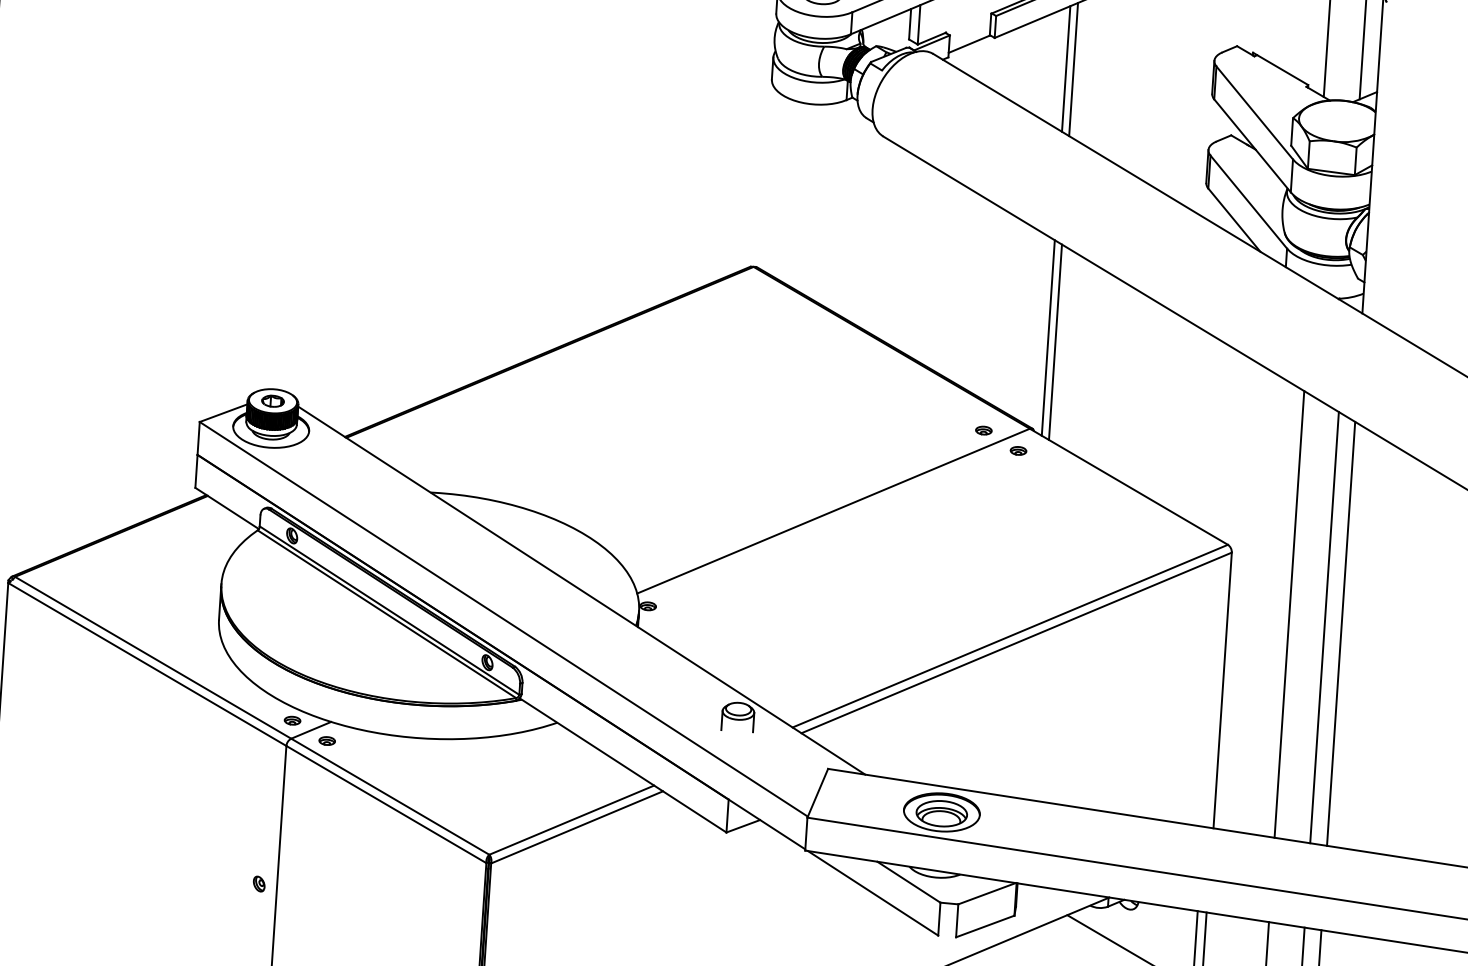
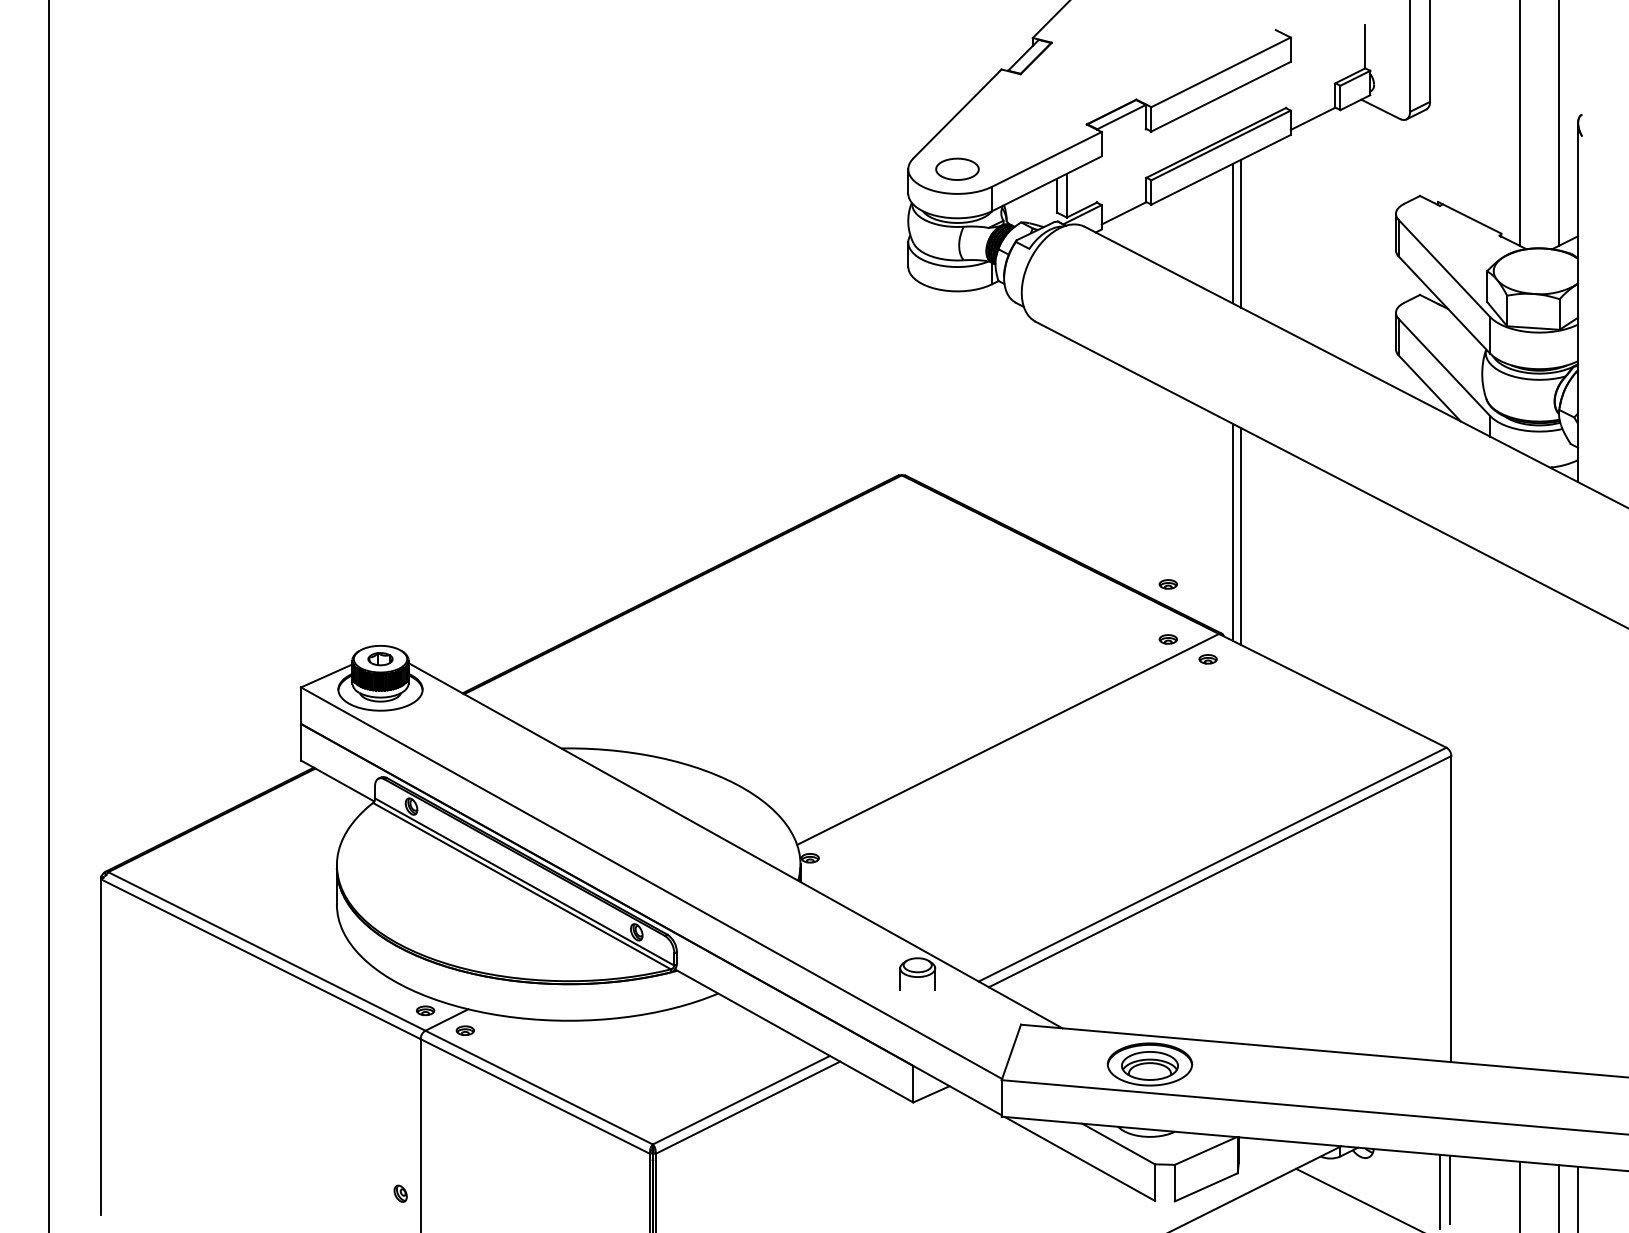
part: (986, 381) -> (1167, 584), added
line: (1289, 614) -> (1519, 820), removed
line: (1324, 627) -> (1559, 831), removed
line: (1341, 633) -> (1578, 837), removed

